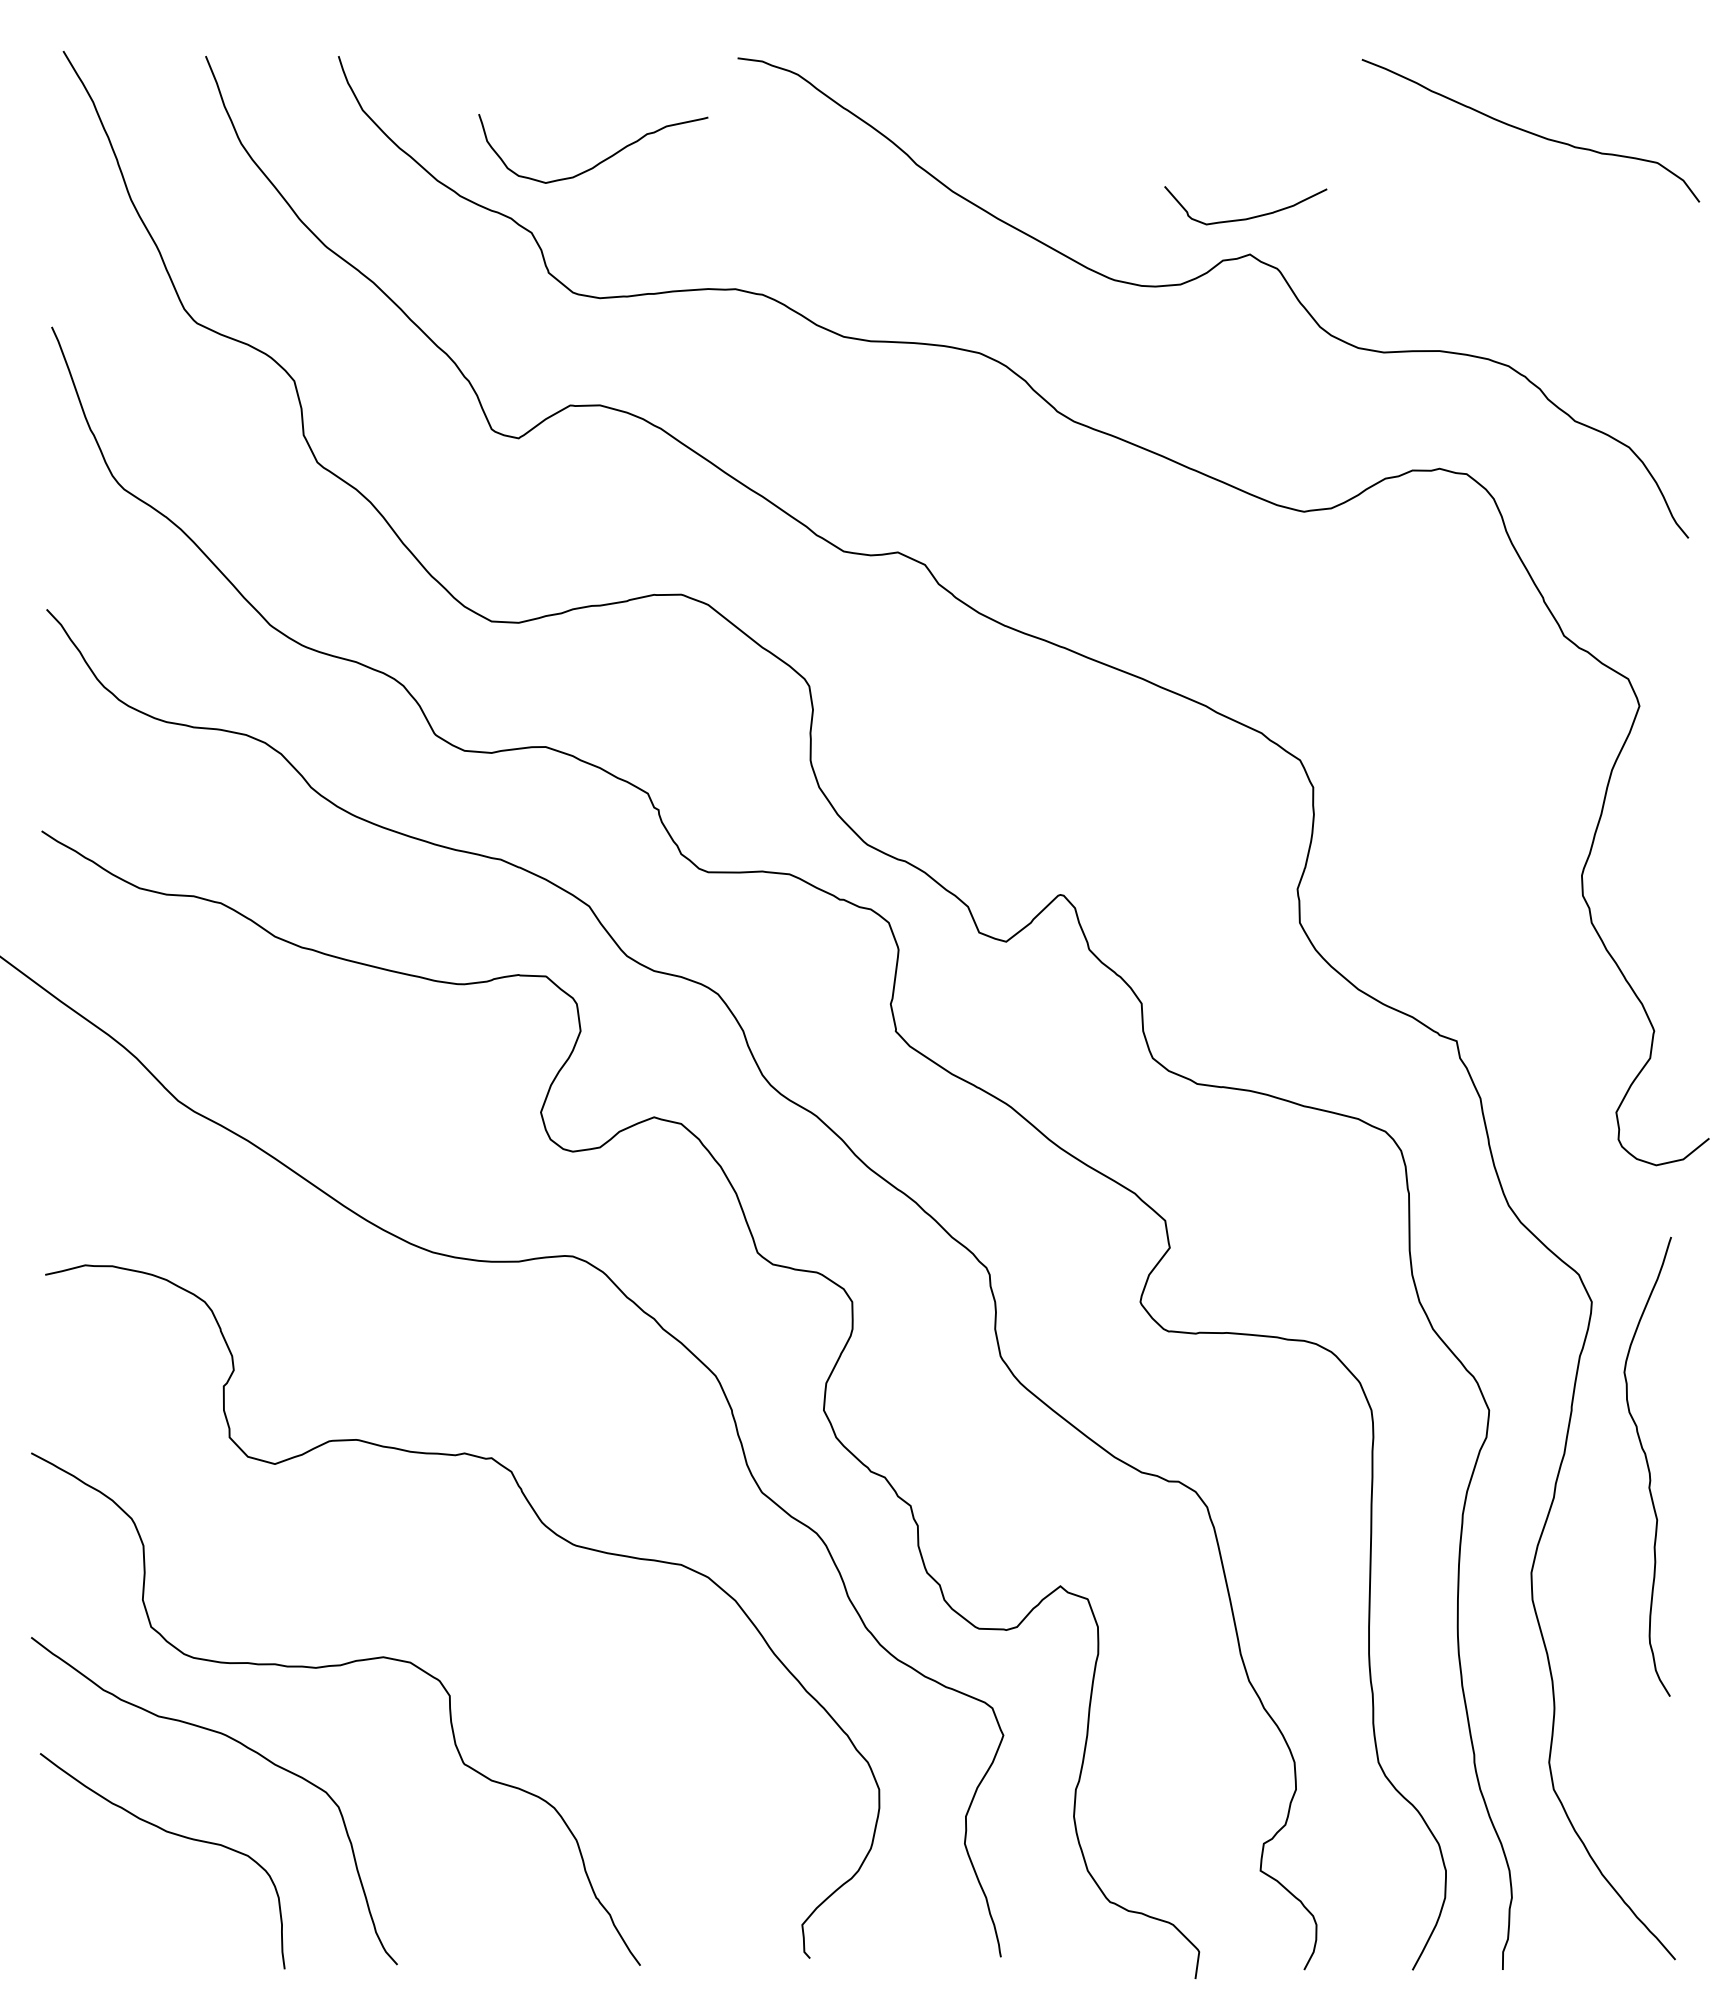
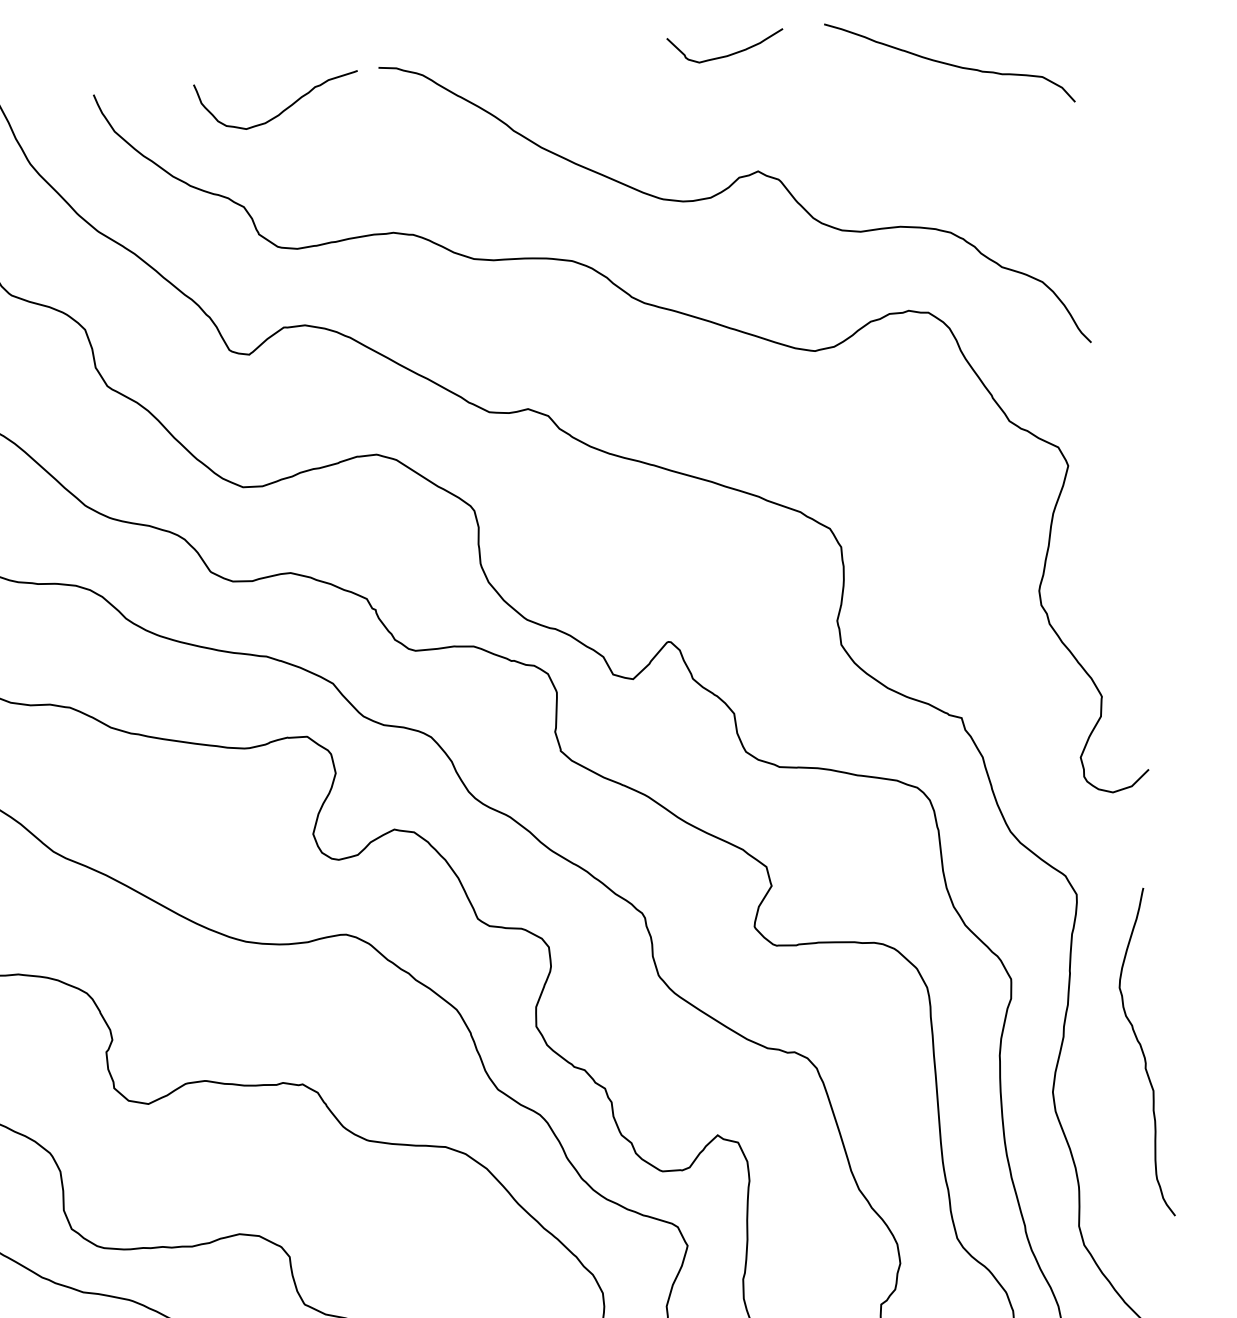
curve: (600, 161) -> (283, 109), moved
curve: (1248, 217) -> (728, 54), moved
curve: (1647, 1466) -> (1142, 1053), moved

